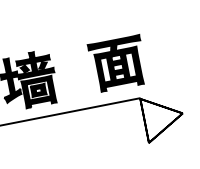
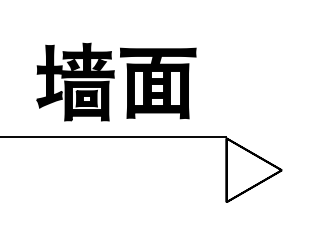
part: (118, 63) -> (158, 83), moved

